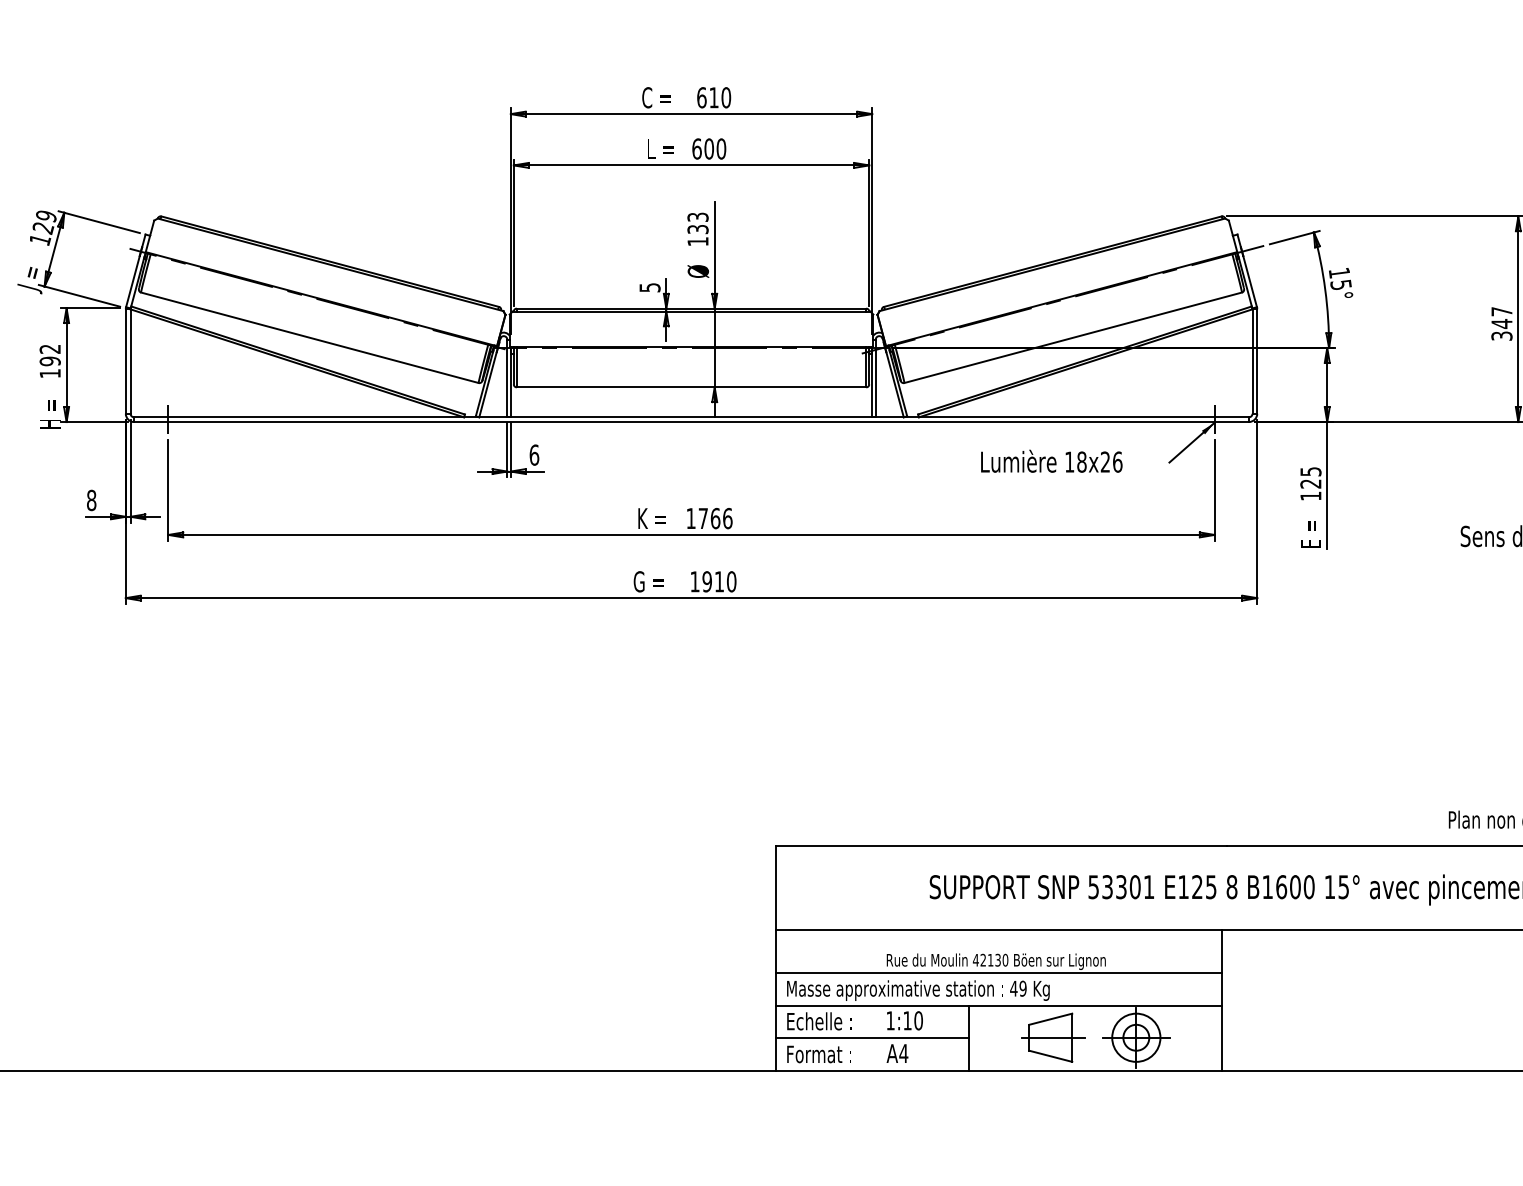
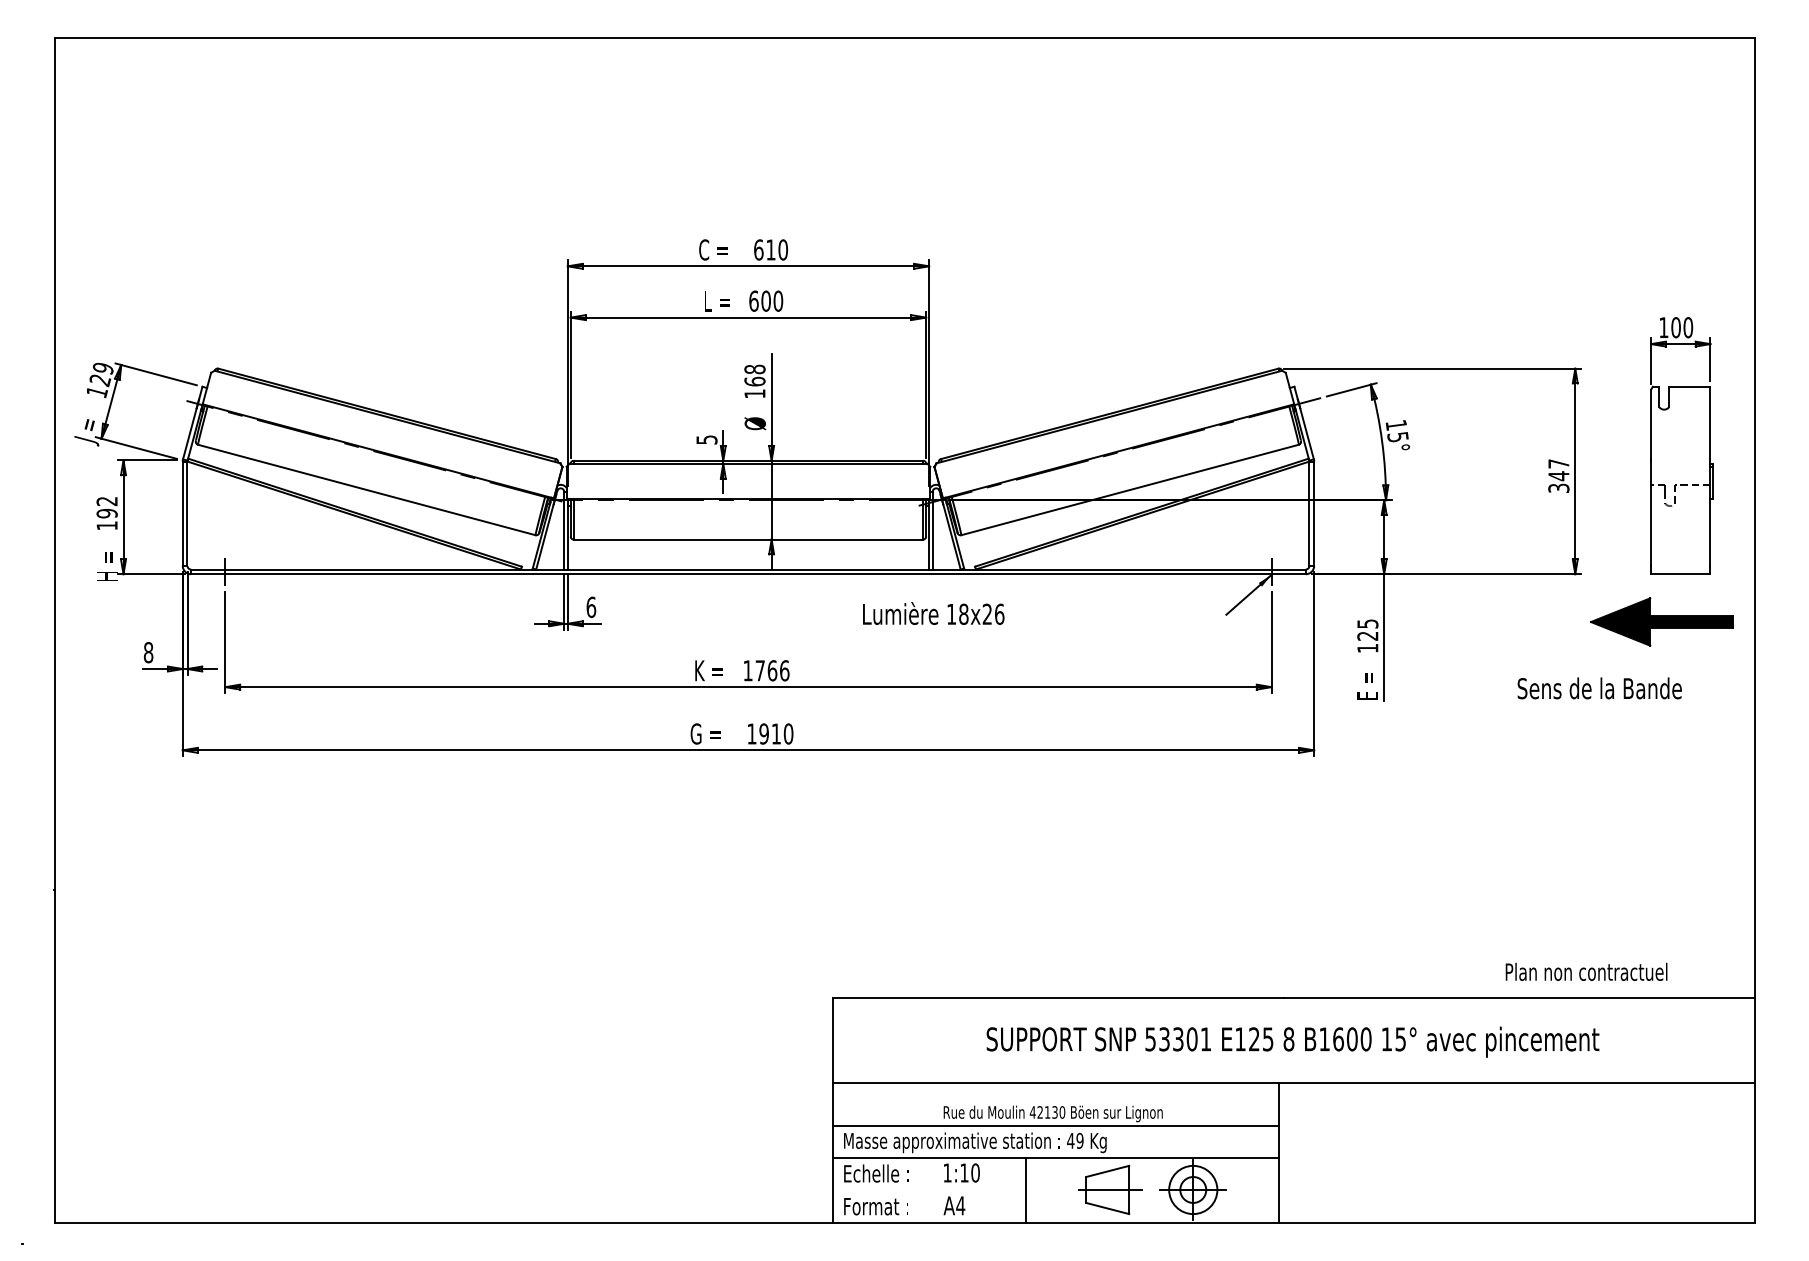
text: (697, 223) -> (754, 375), 133 -> 168
text: (1051, 461) -> (933, 613), moved
line: (872, 1038) -> (929, 1190), removed

